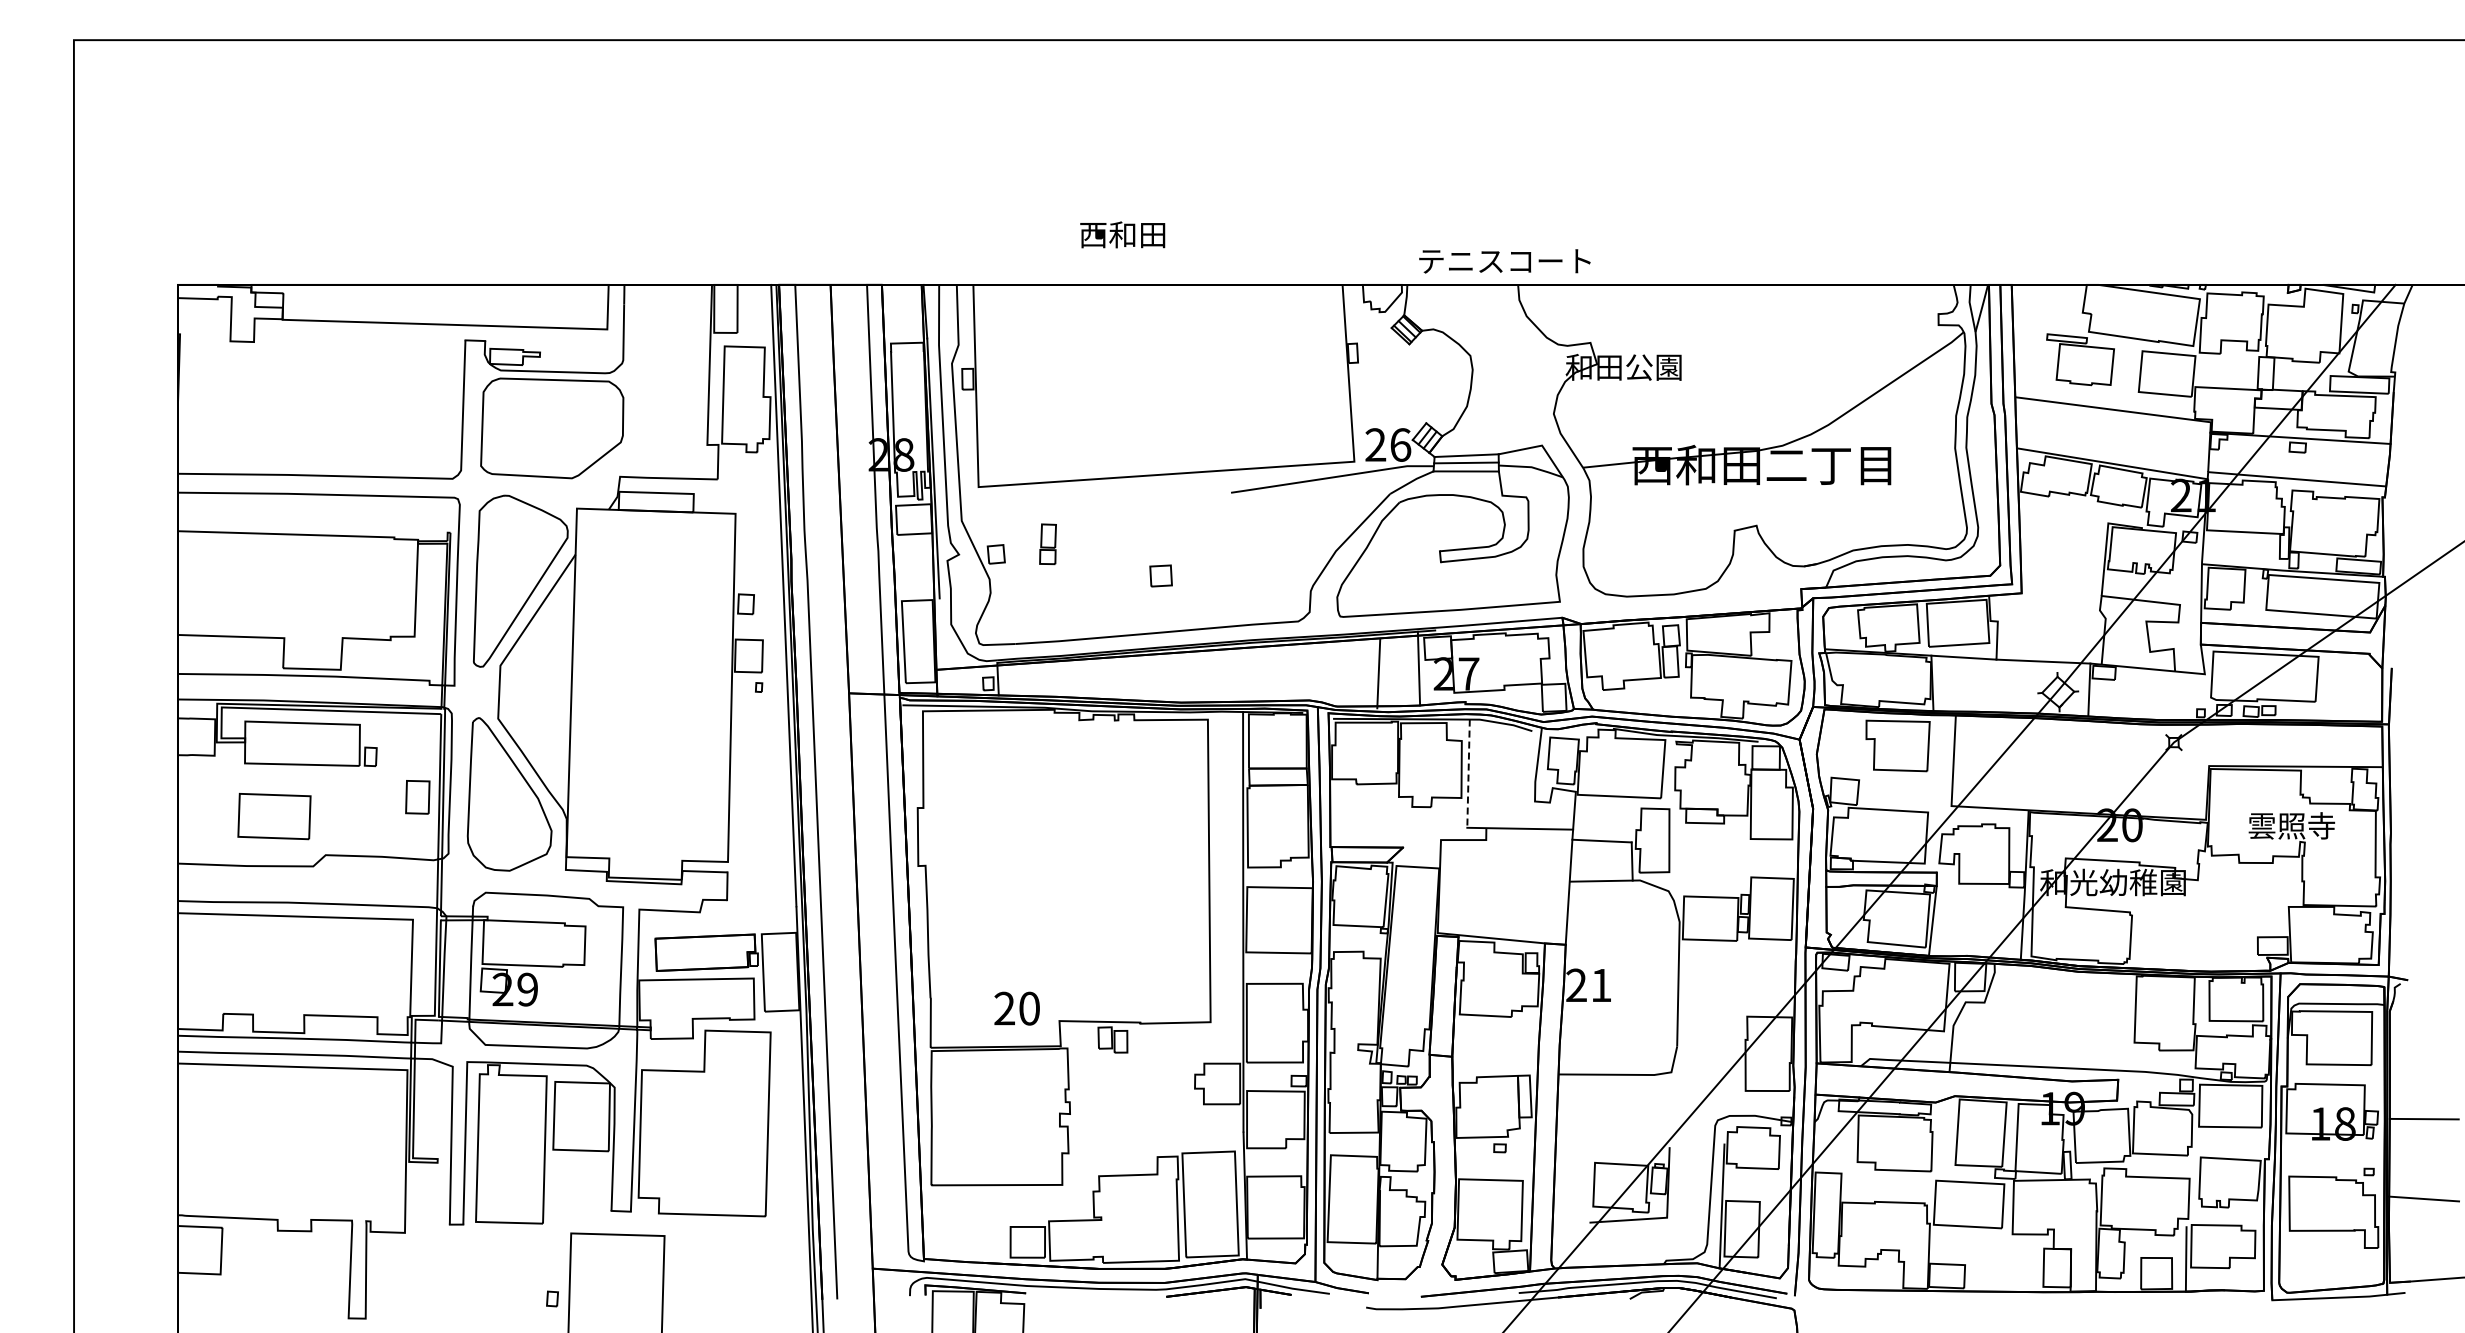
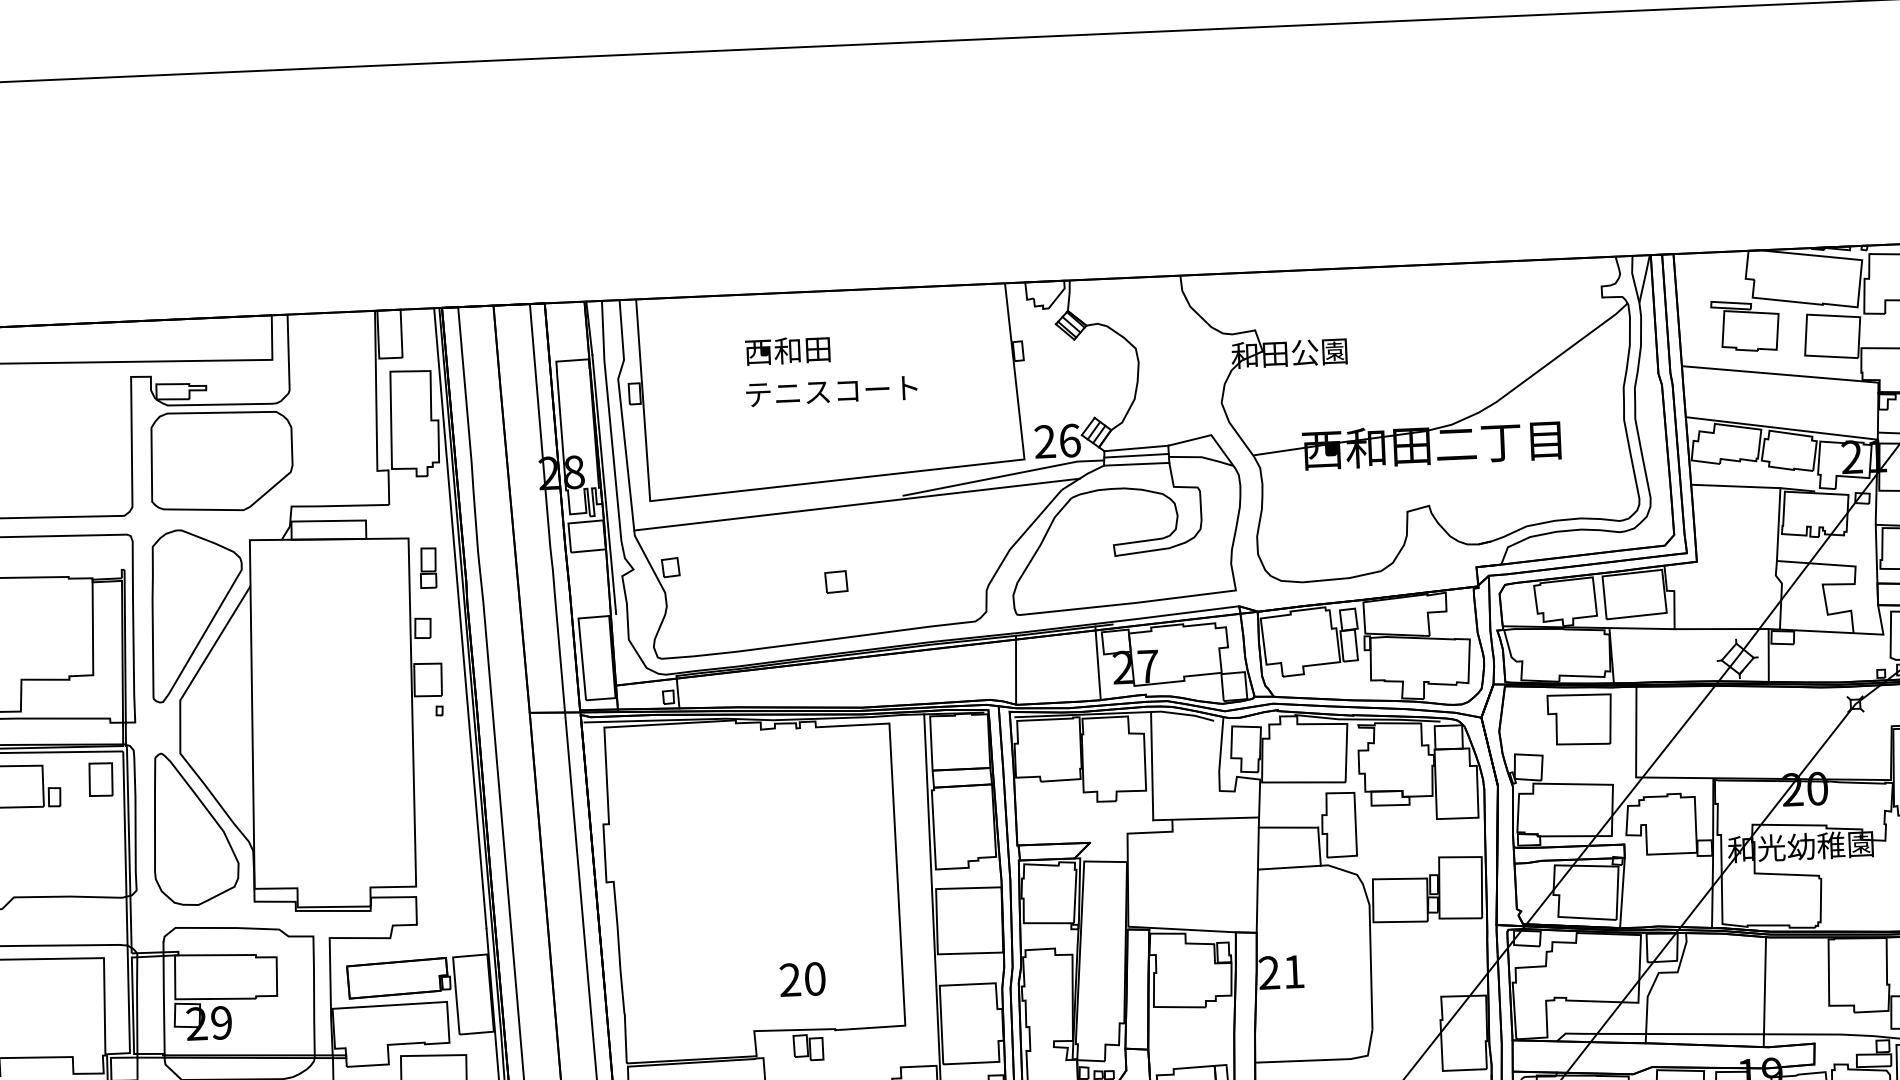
text: (1122, 234) -> (787, 350), moved
text: (1504, 261) -> (831, 391), moved
line: (1184, 499) -> (856, 504), added
line: (2063, 519) -> (1735, 486), added
part: (1047, 544) -> (427, 568), moved
line: (1378, 673) -> (1015, 669), moved
line: (1468, 774) -> (1152, 766), dashed -> solid
part: (417, 797) -> (100, 779), moved
text: (1016, 1008) -> (802, 979), moved
line: (2070, 1026) -> (1764, 992), added

